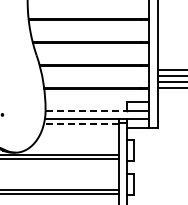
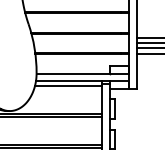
line: (86, 110) -> (73, 73), dashed -> solid
line: (80, 124) -> (67, 85), dashed -> solid

